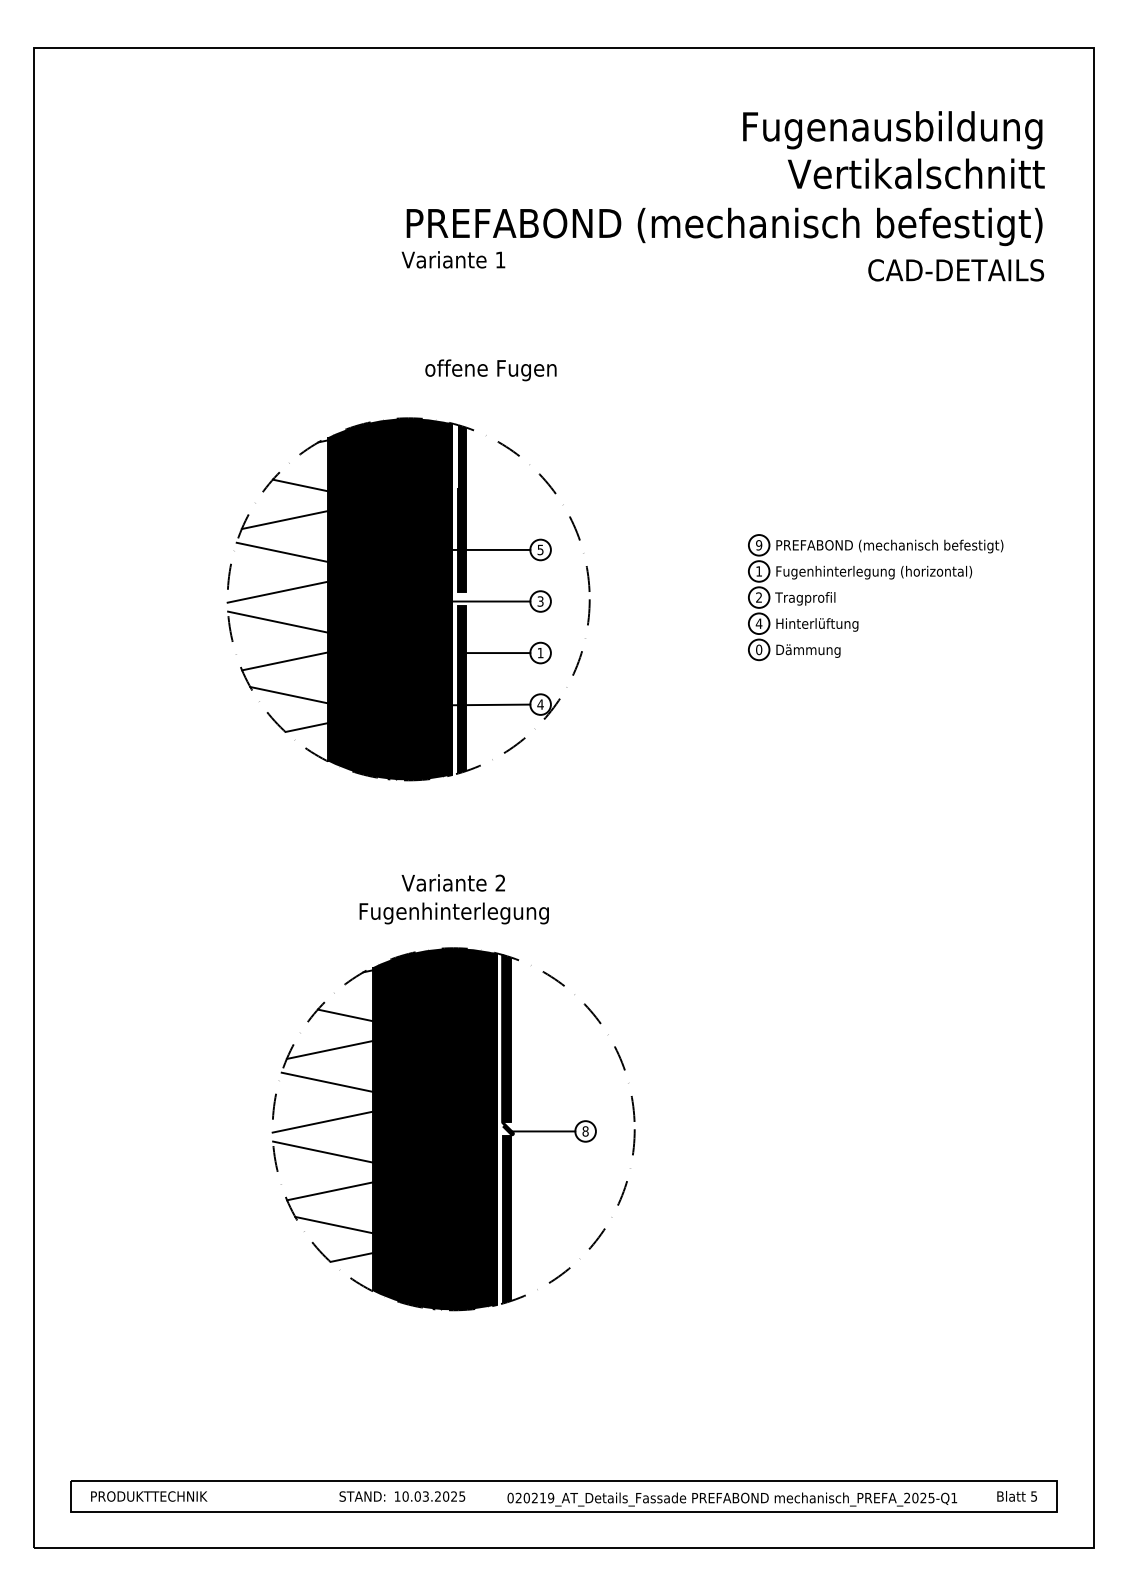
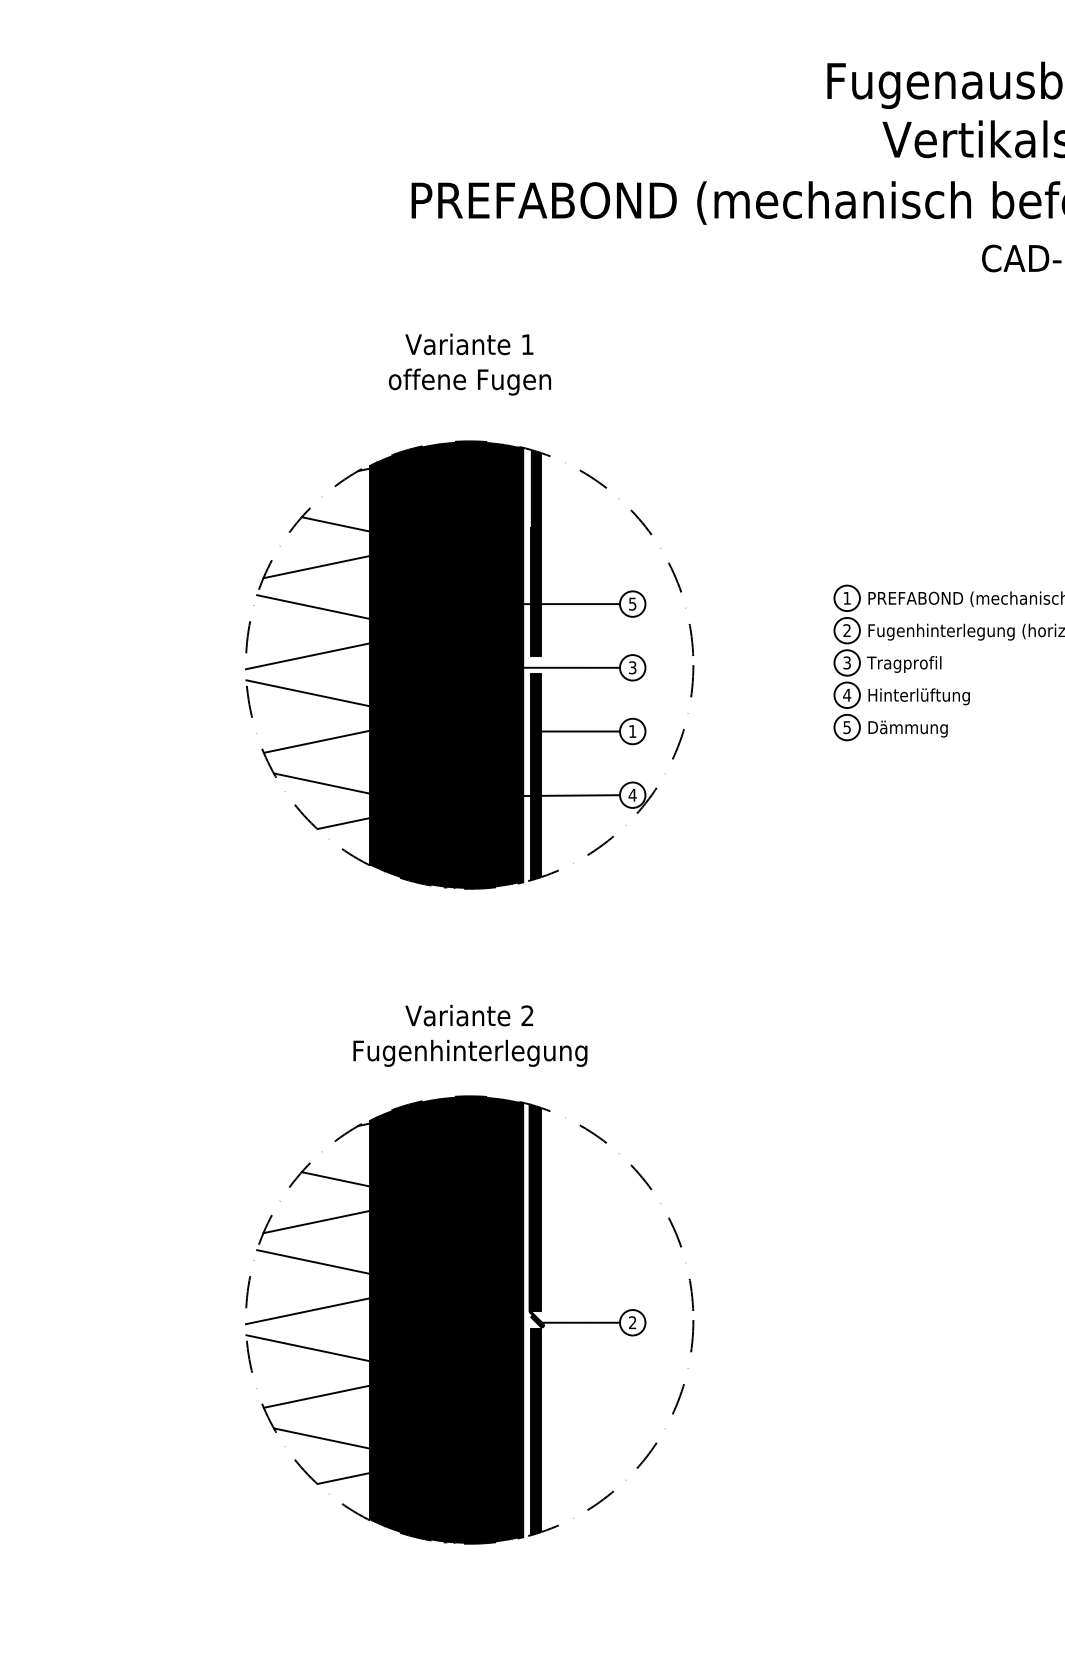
text: (453, 259) -> (469, 343), moved
text: (490, 370) -> (469, 382), moved
text: (759, 545) -> (847, 598), 9 -> 1
text: (758, 571) -> (846, 630), 1 -> 2
text: (759, 597) -> (847, 662), 2 -> 3
part: (408, 599) -> (469, 665), moved
text: (759, 649) -> (847, 727), 0 -> 5
text: (585, 1131) -> (632, 1322), 8 -> 2

